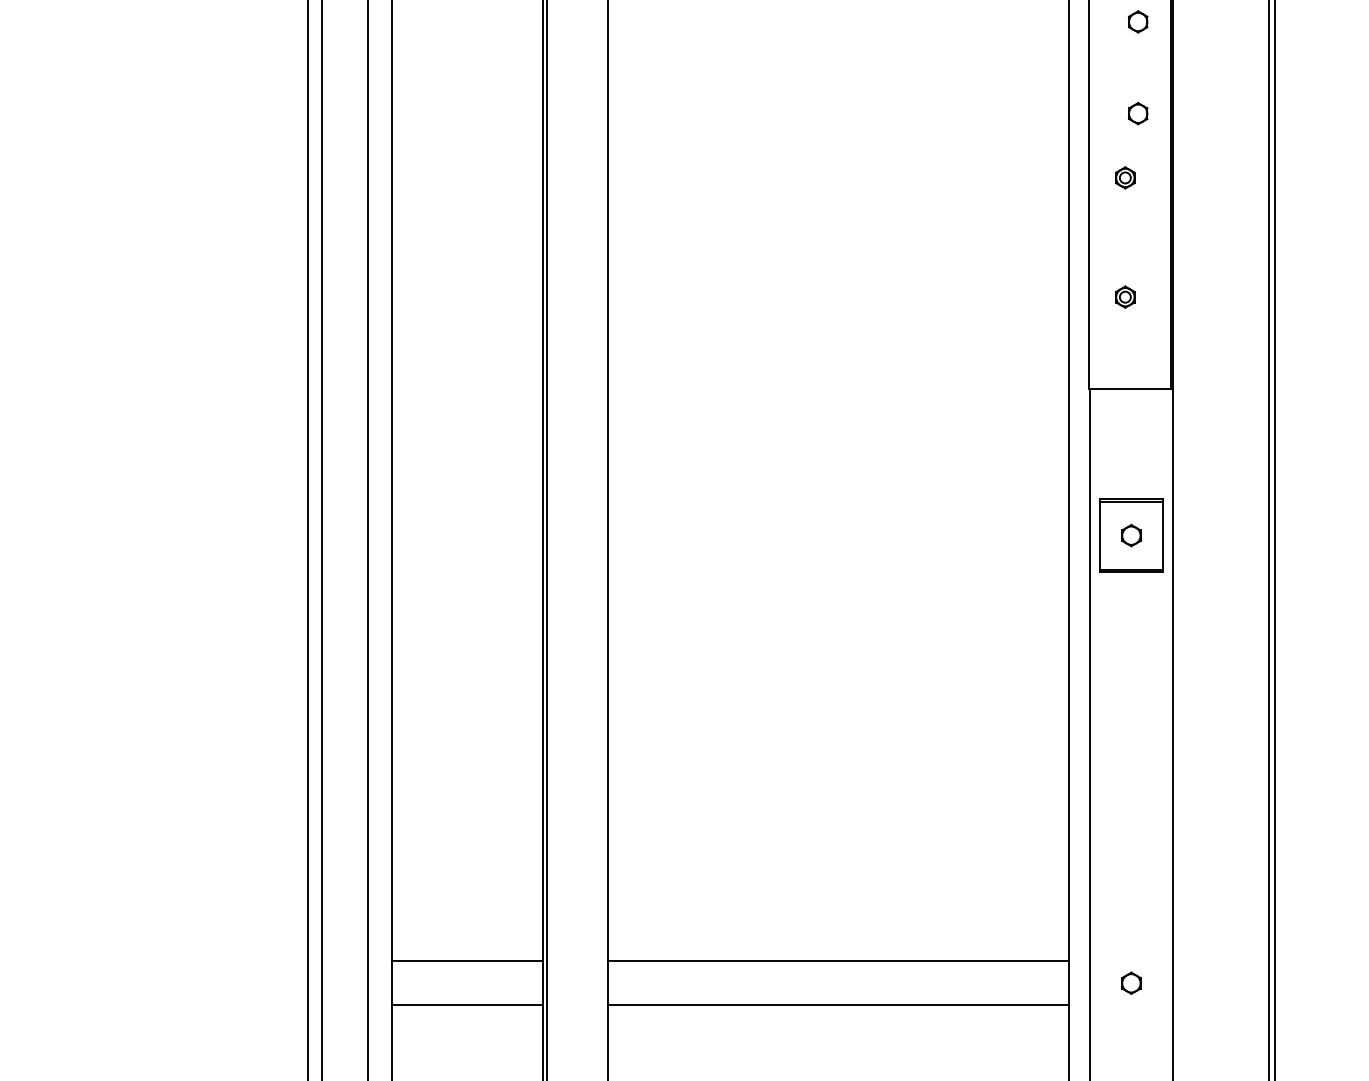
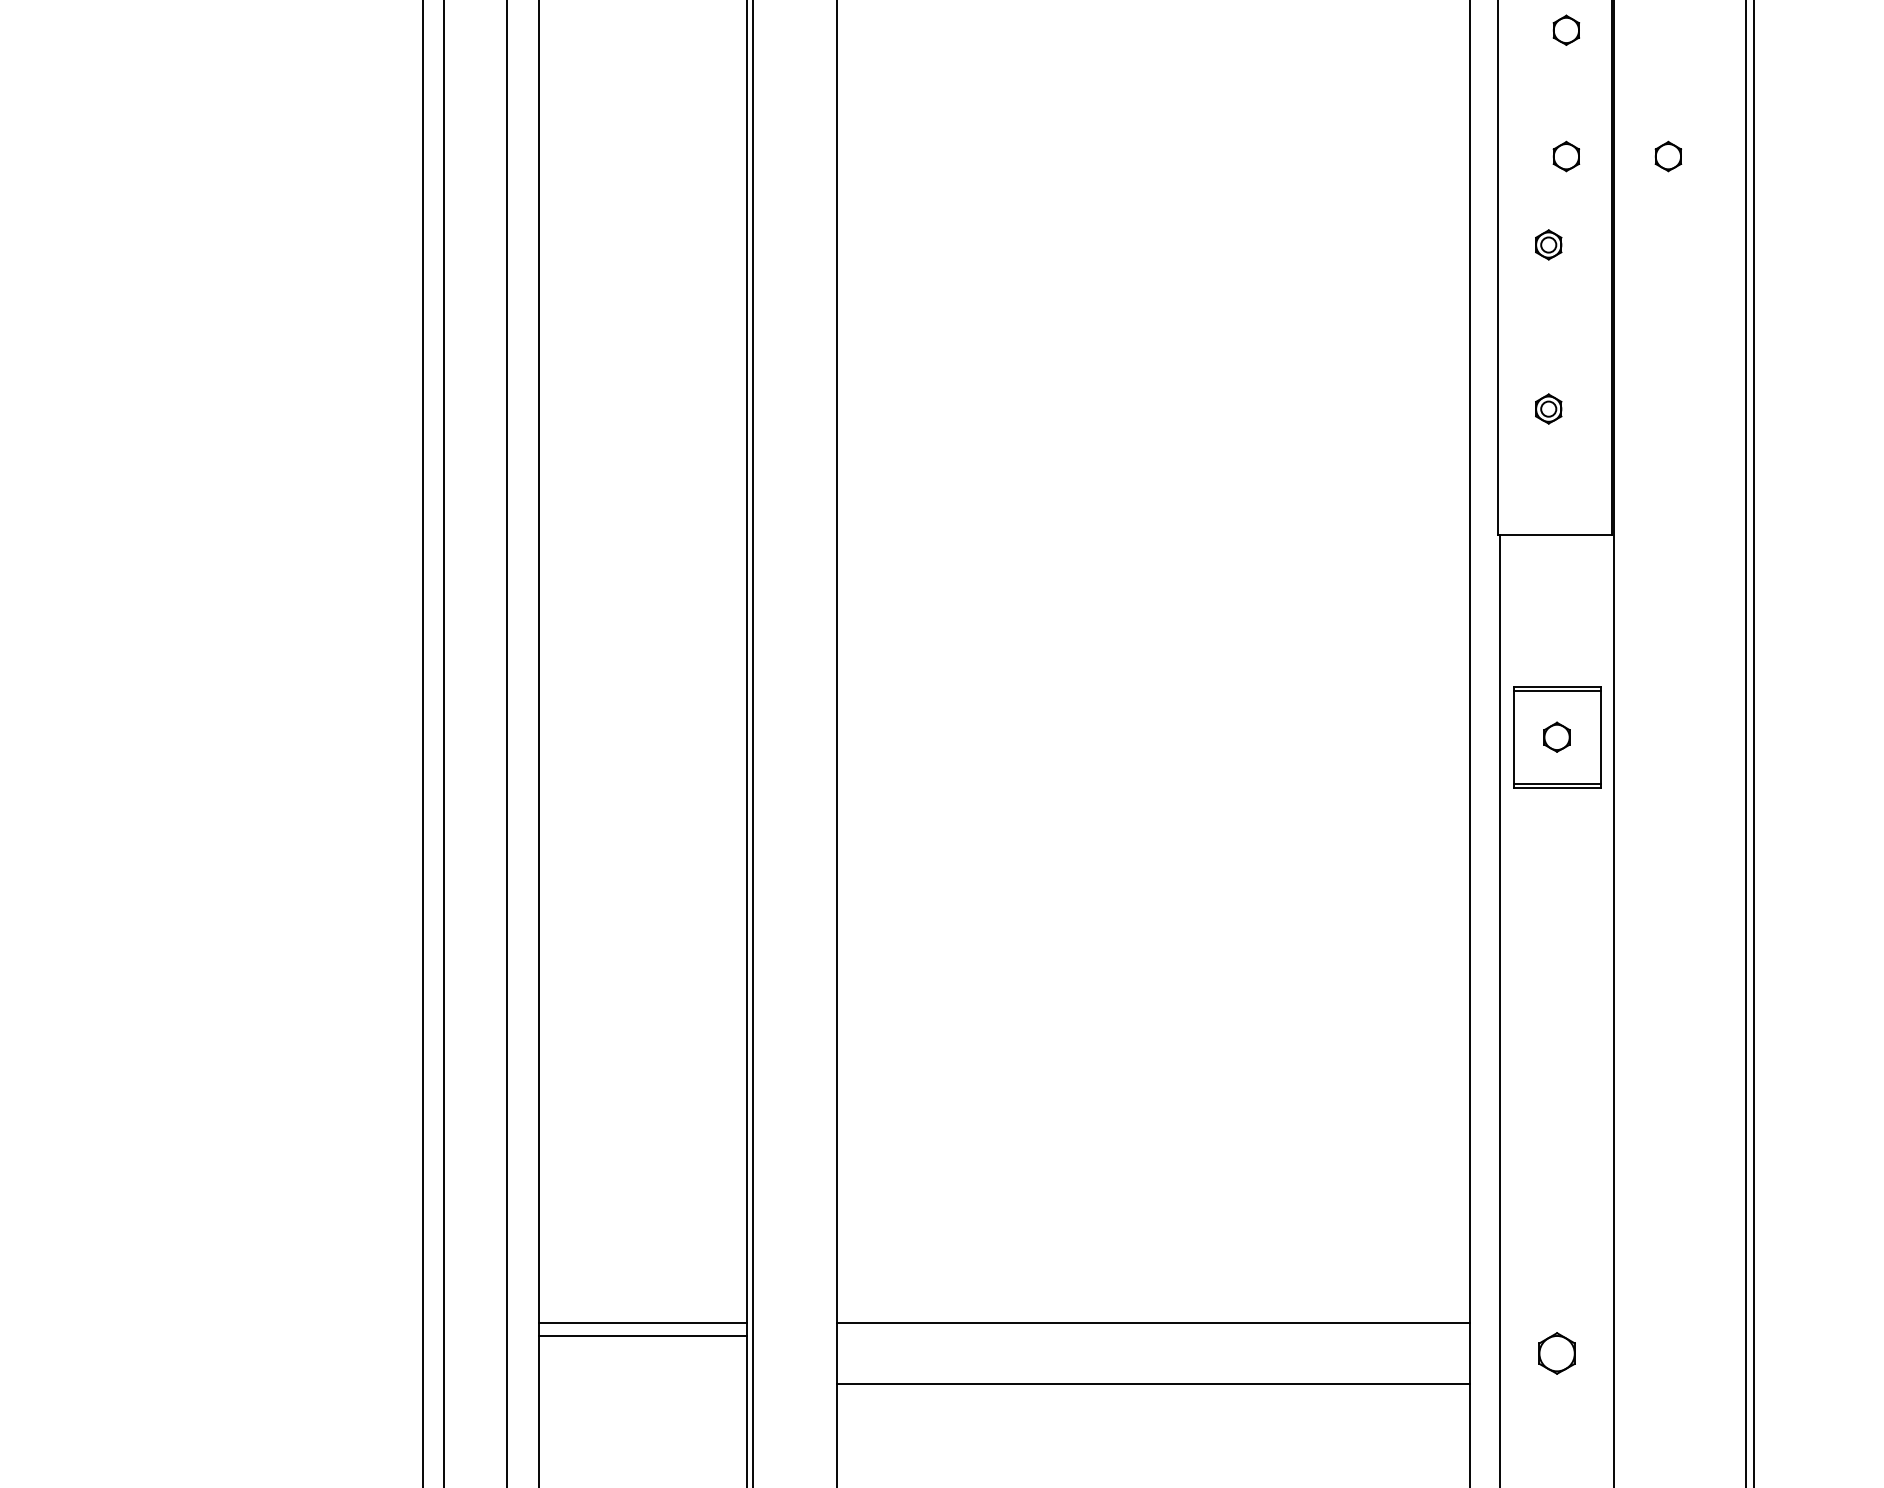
part: (1212, 113) -> (1668, 156), added
part: (1130, 982) -> (1556, 1352), size x1.4
line: (466, 1005) -> (642, 1335), moved

